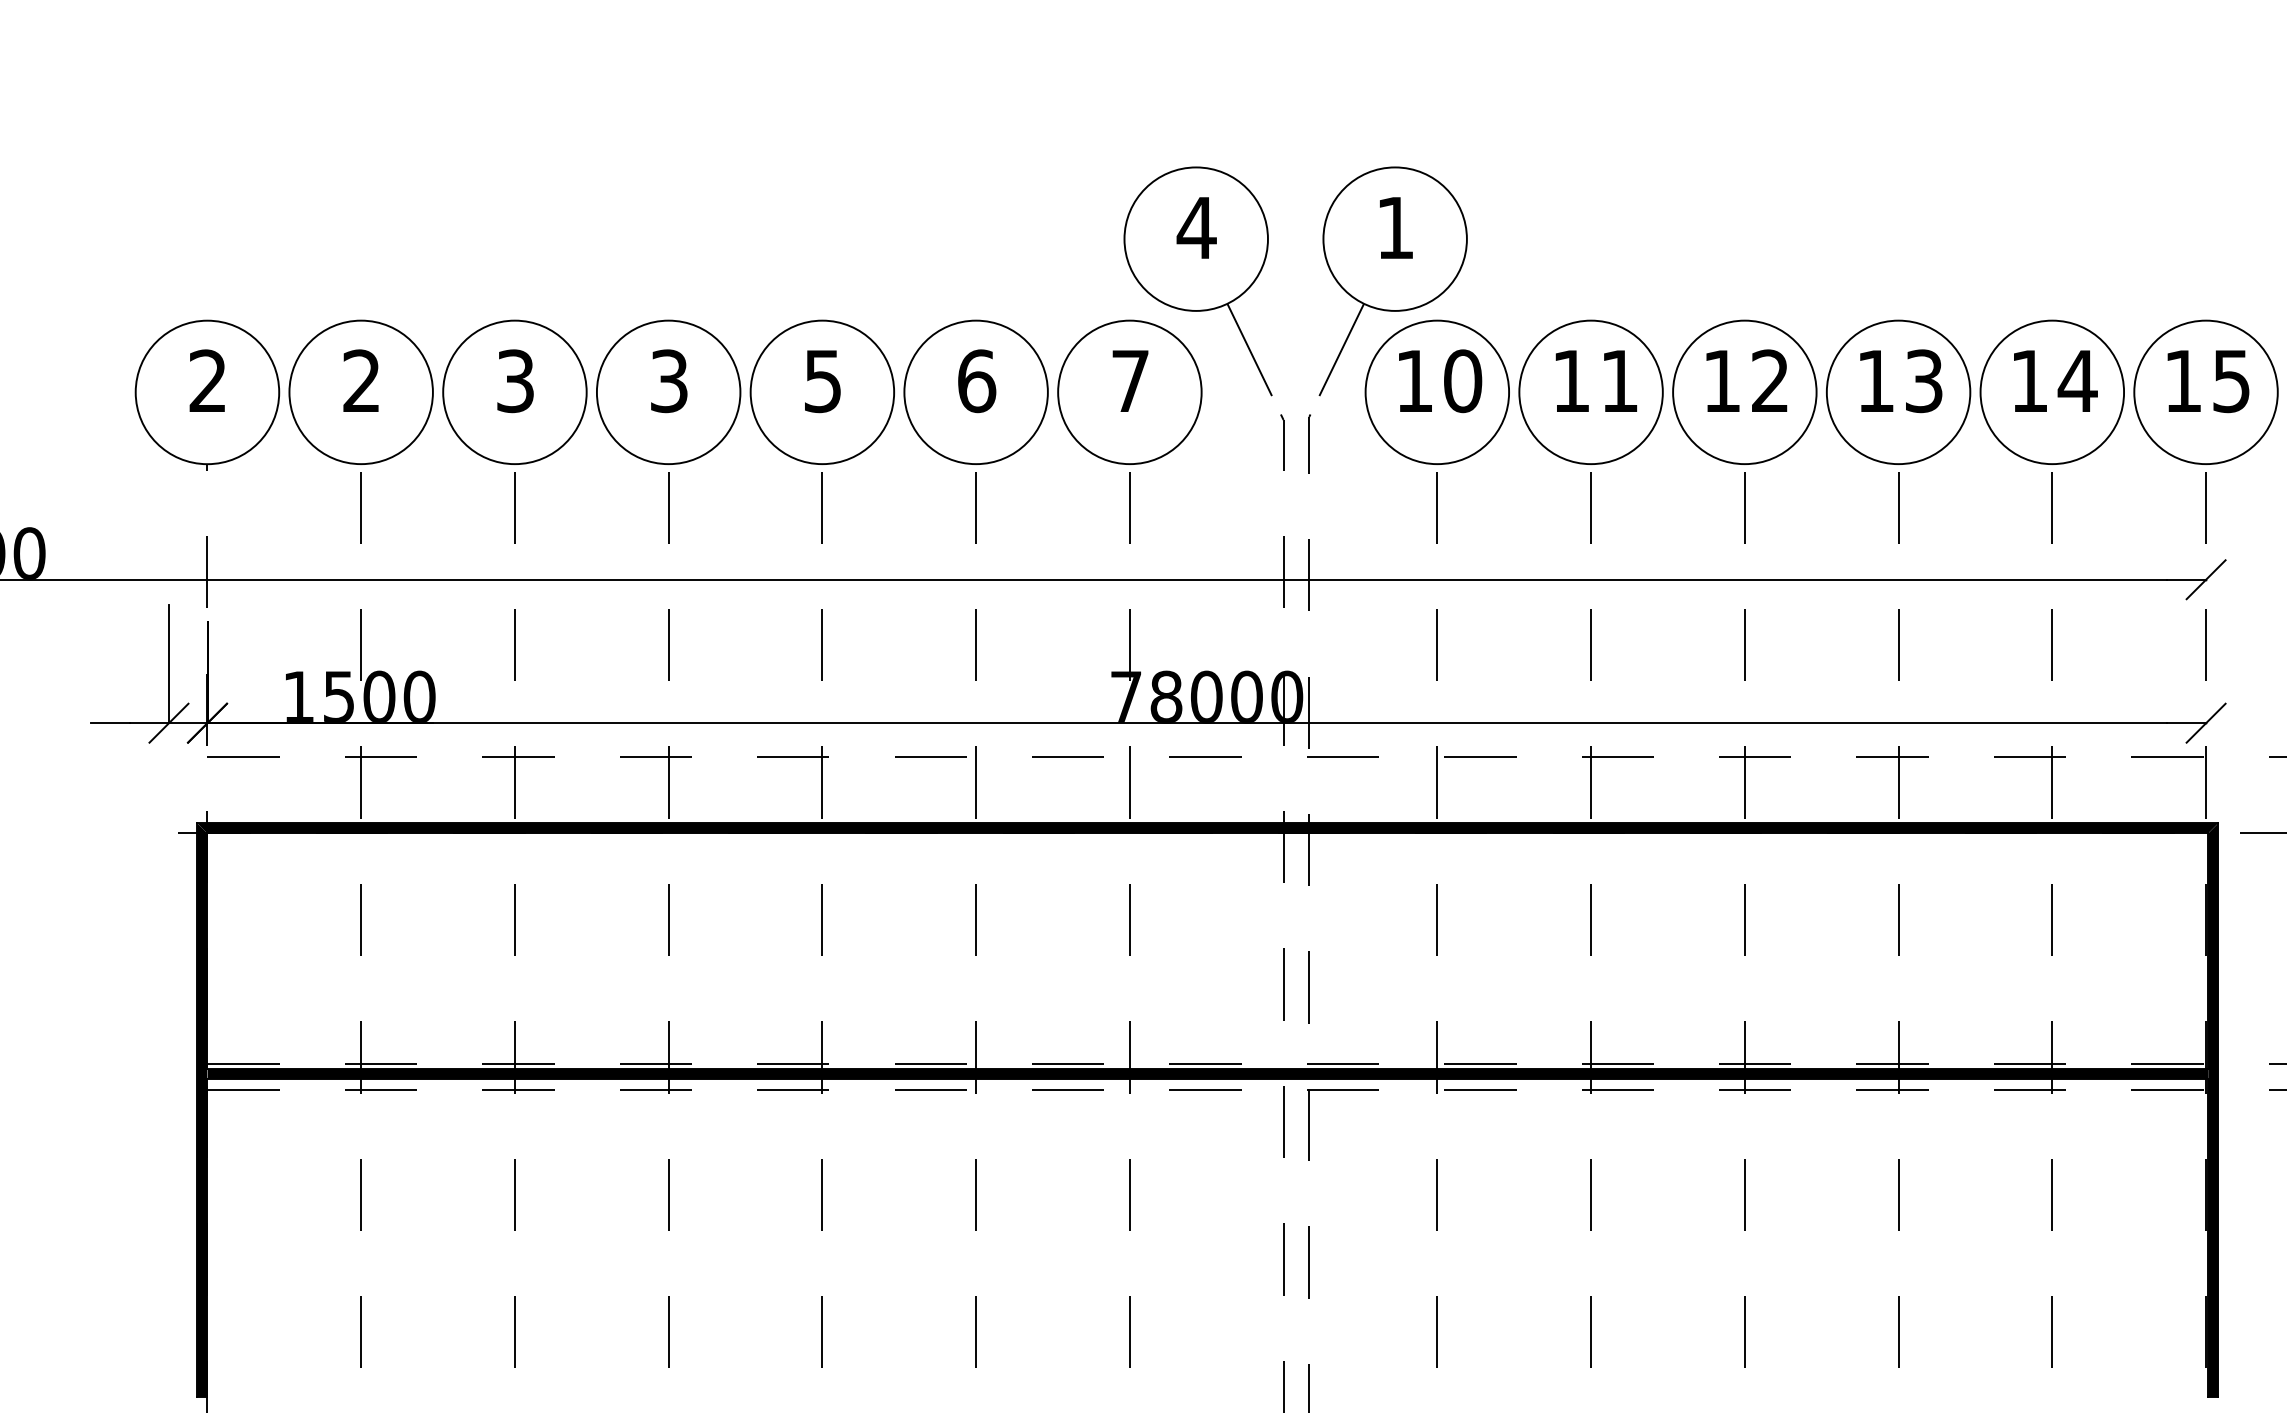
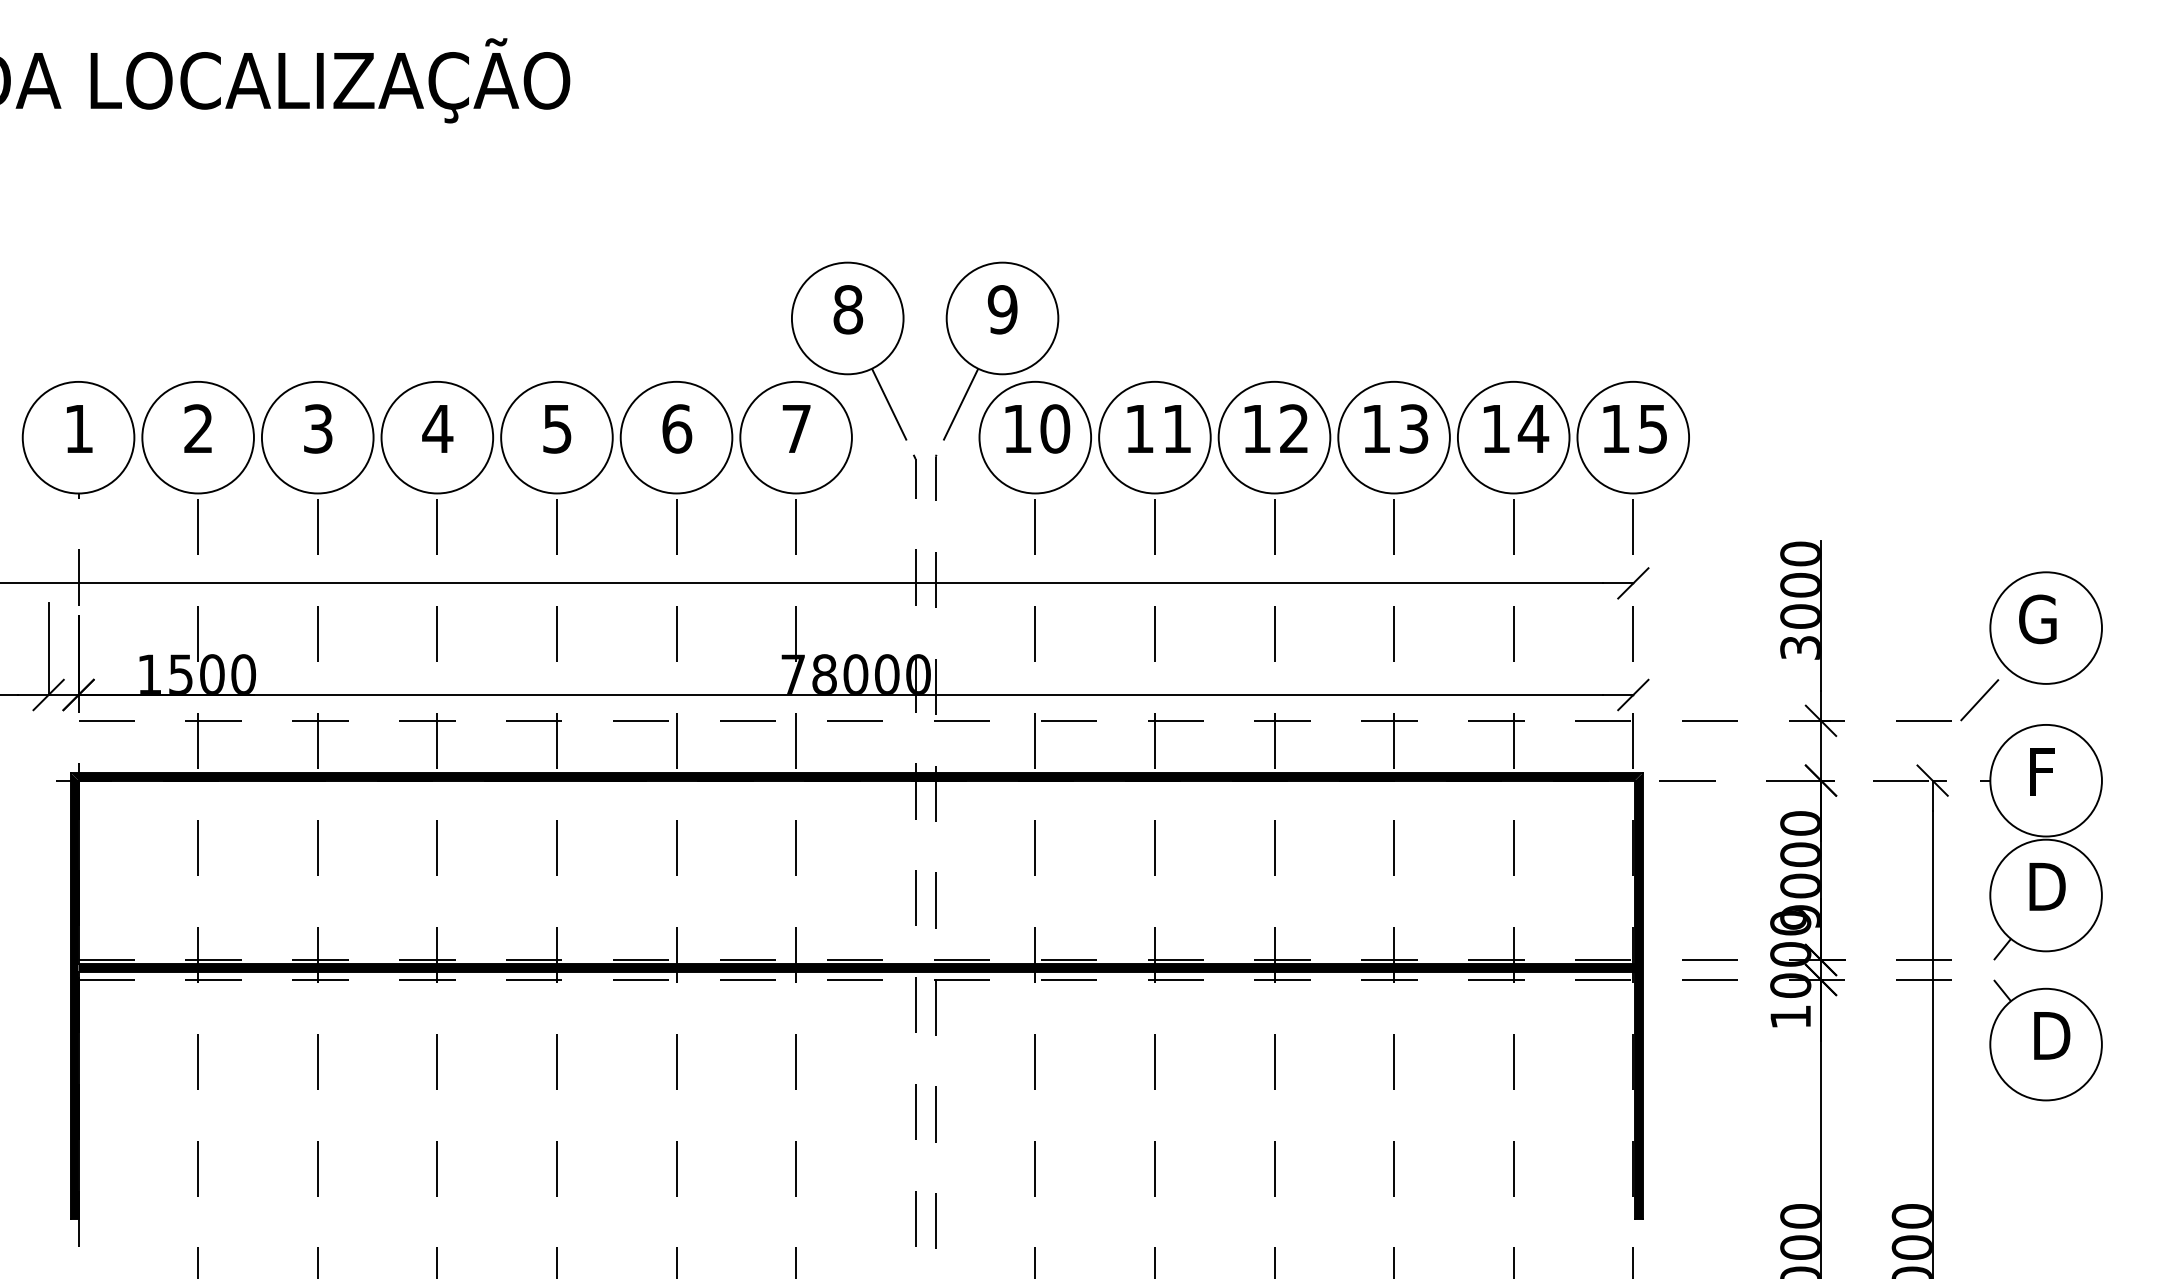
text: (1195, 227) -> (847, 309), 4 -> 8
text: (1395, 227) -> (1002, 309), 1 -> 9
text: (207, 380) -> (78, 428), 2 -> 1
text: (668, 380) -> (437, 428), 3 -> 4

